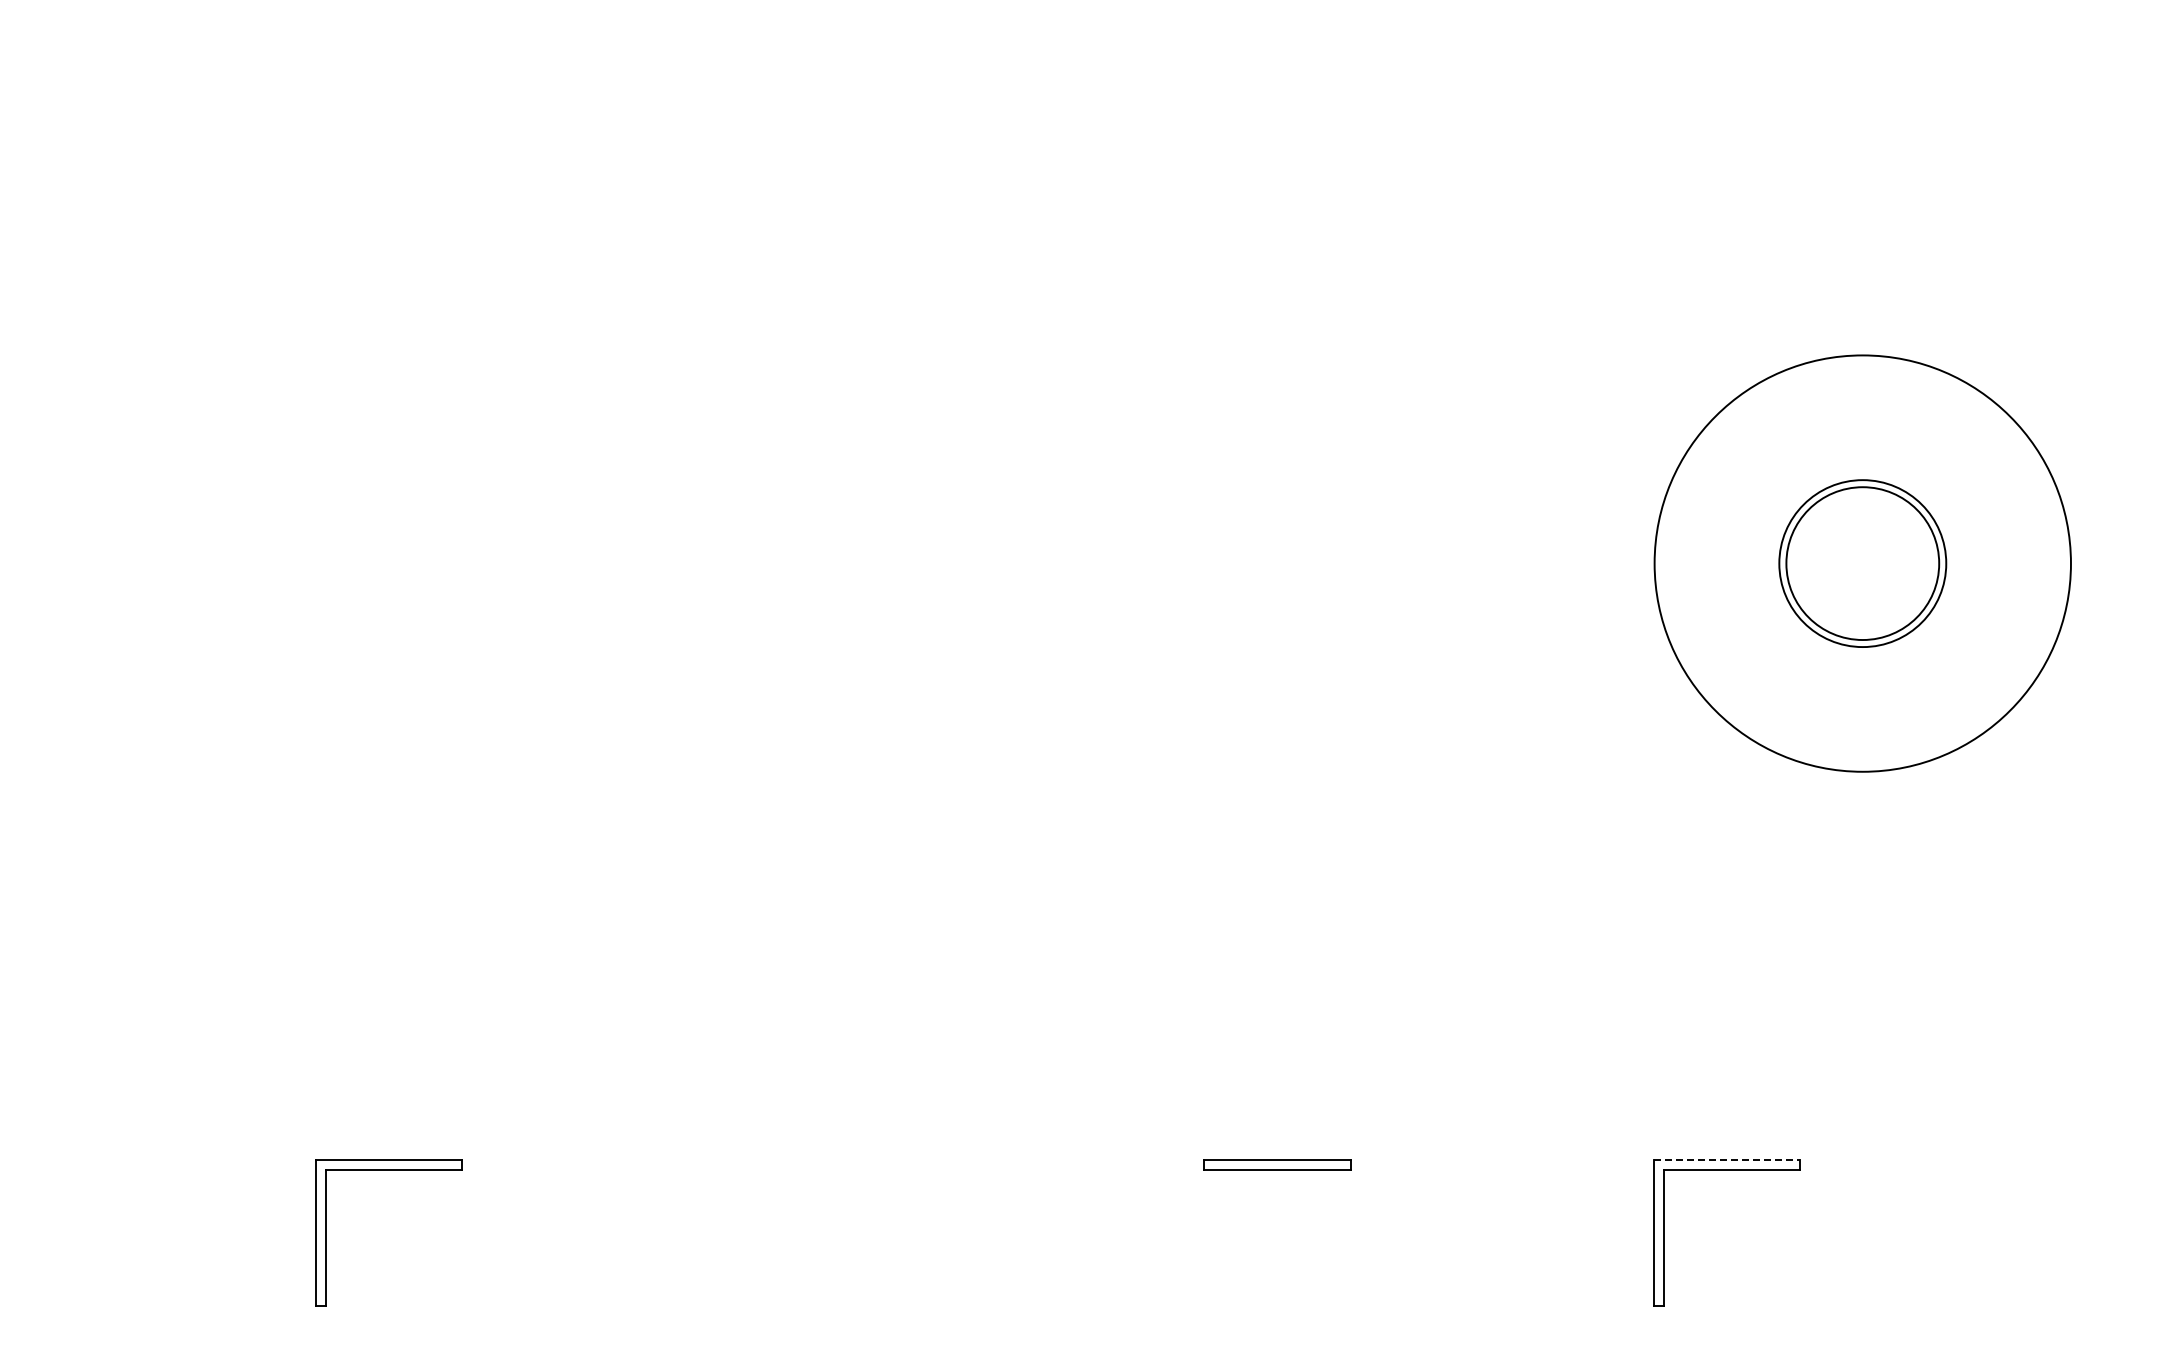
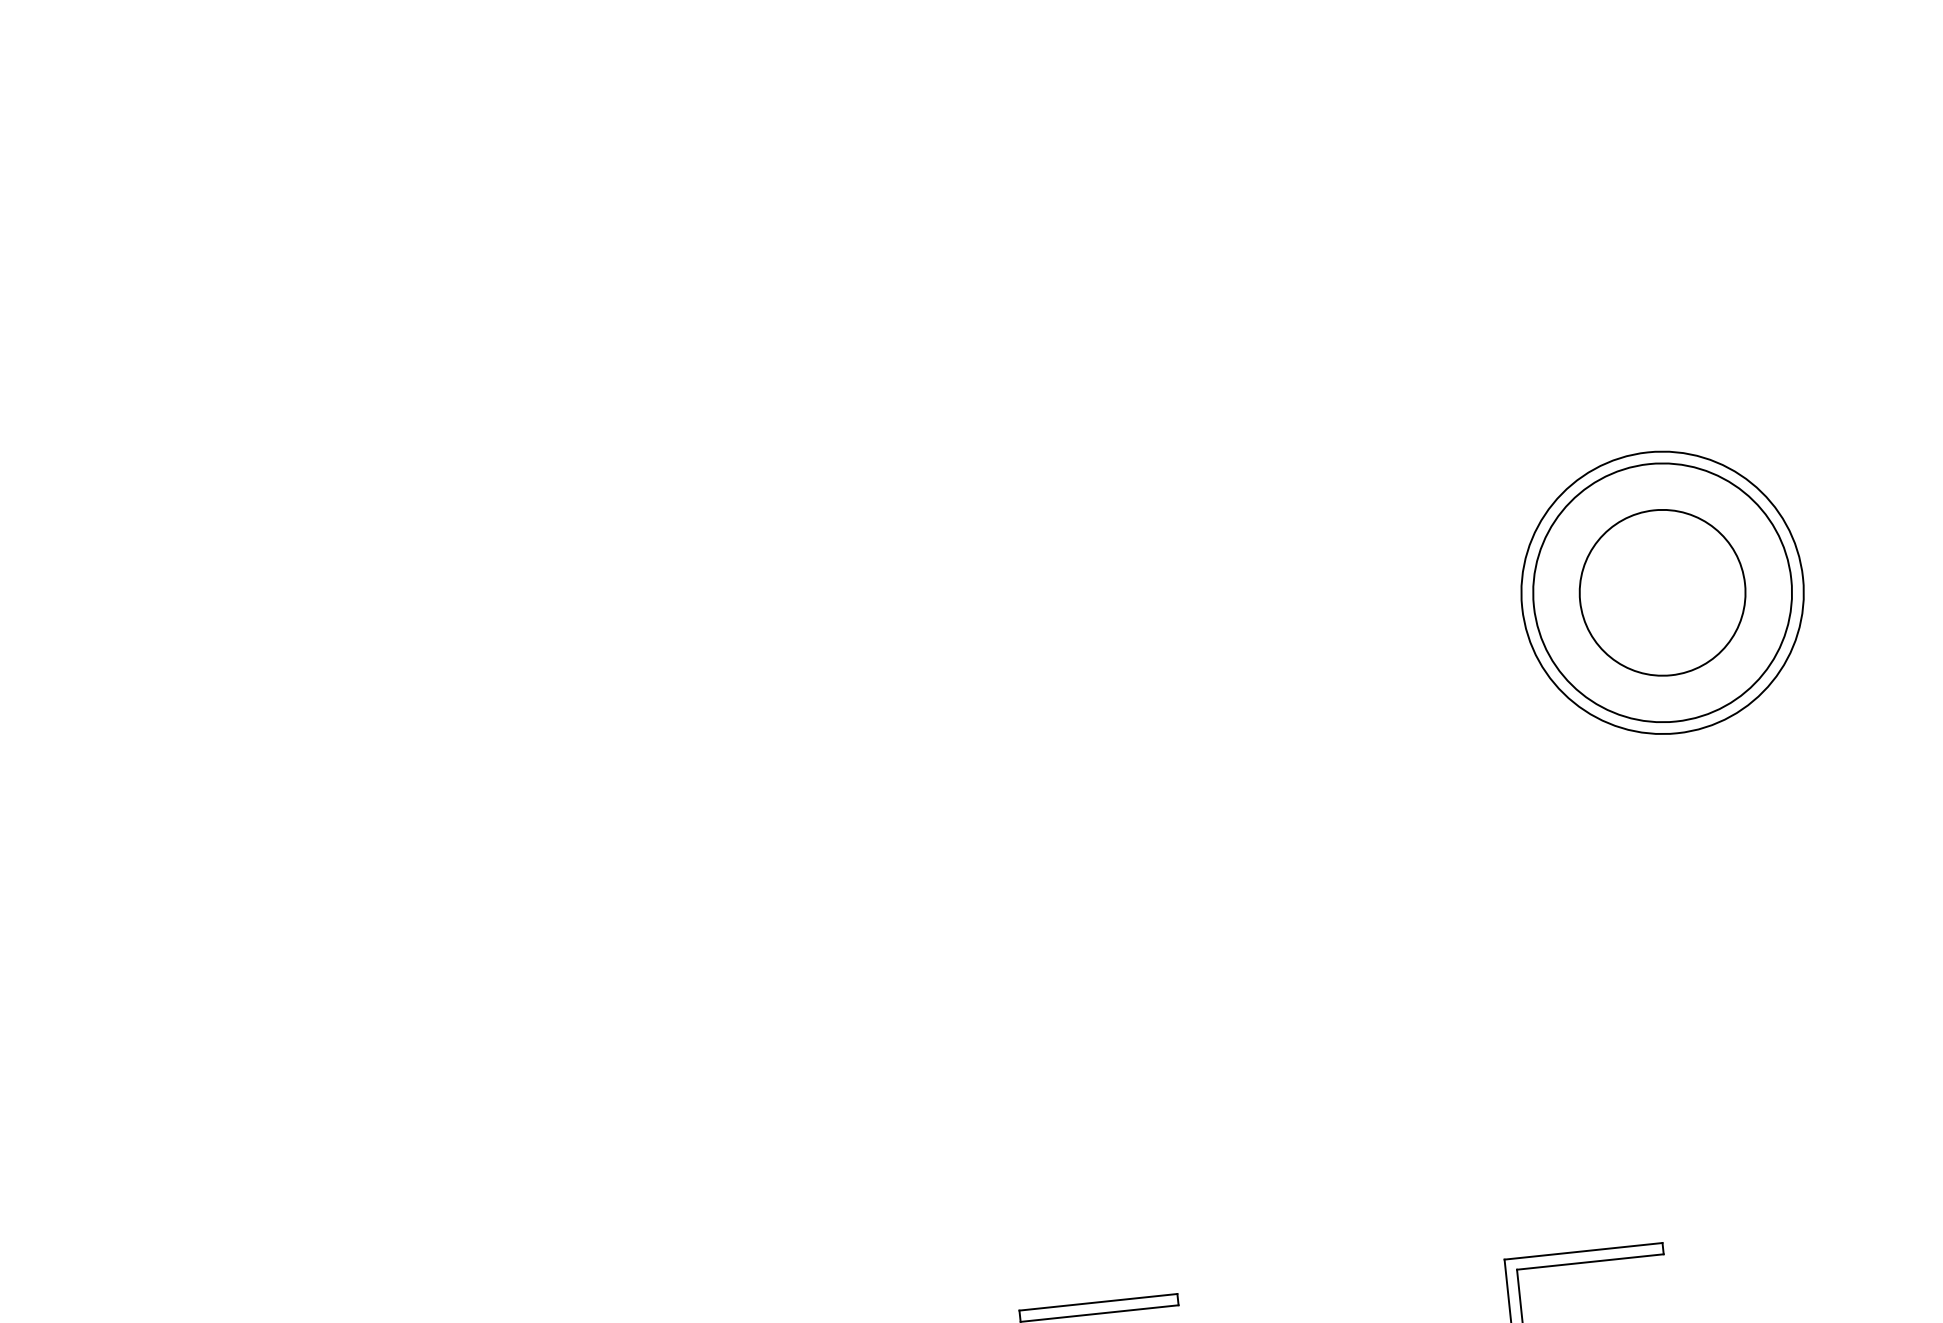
circle: (1862, 563) -> (1662, 592), size x0.62
circle: (1862, 563) -> (1662, 592), size x1.43
line: (1727, 1159) -> (1584, 1251), dashed -> solid

